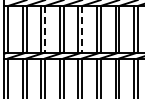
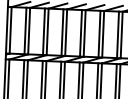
line: (45, 29) -> (48, 32), dashed -> solid
line: (82, 29) -> (85, 33), dashed -> solid

